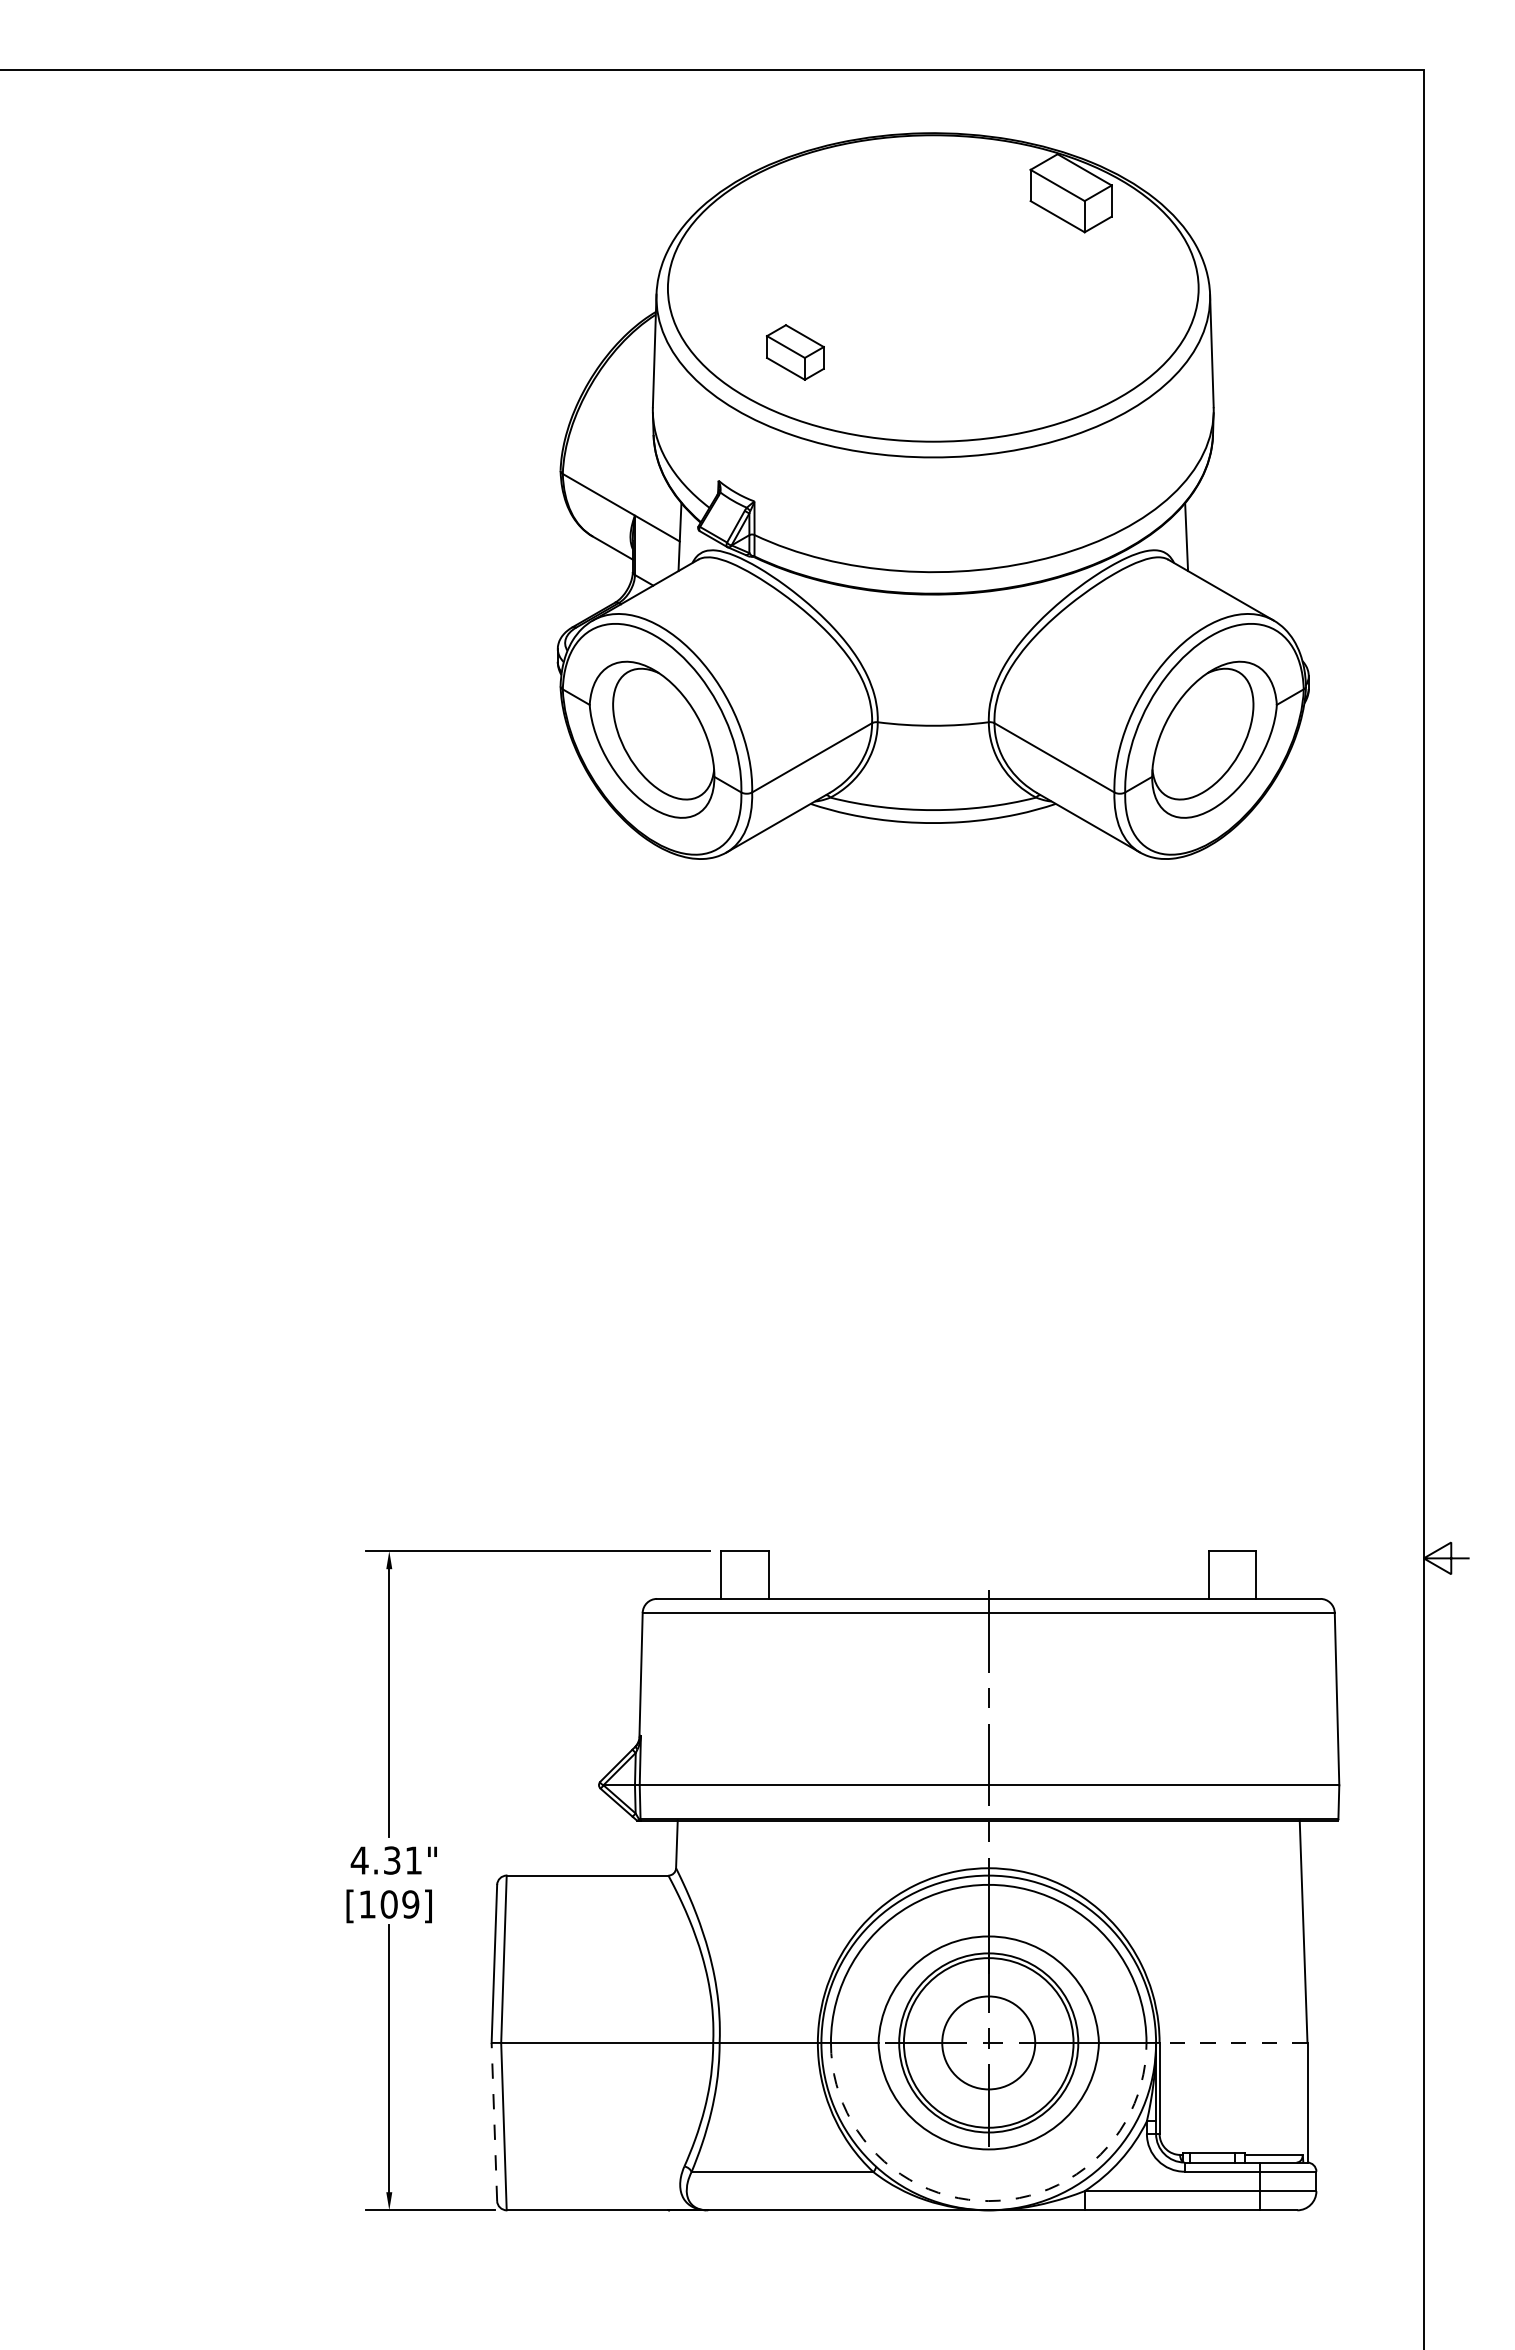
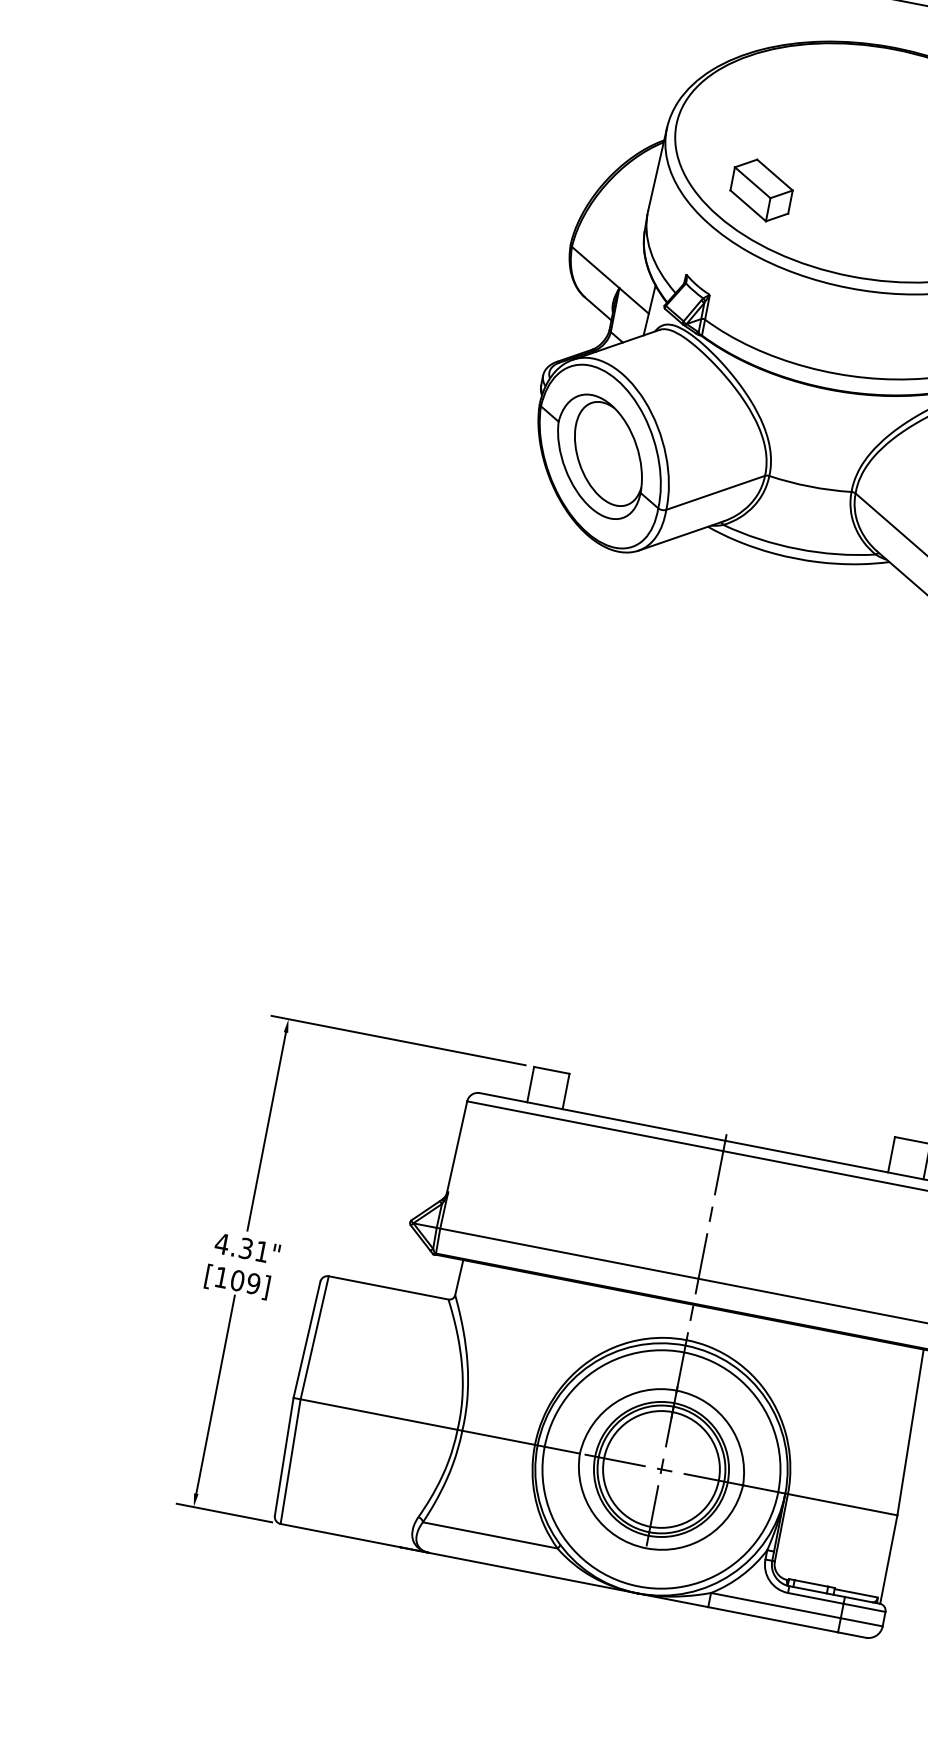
part: (795, 352) -> (761, 190), size x1.43
circle: (988, 2042) -> (661, 1469), size x1.67
line: (1233, 2042) -> (842, 1504), dashed -> solid
line: (494, 2121) -> (284, 1456), dashed -> solid
arc: (988, 2201) -> (638, 1586), dashed -> solid

